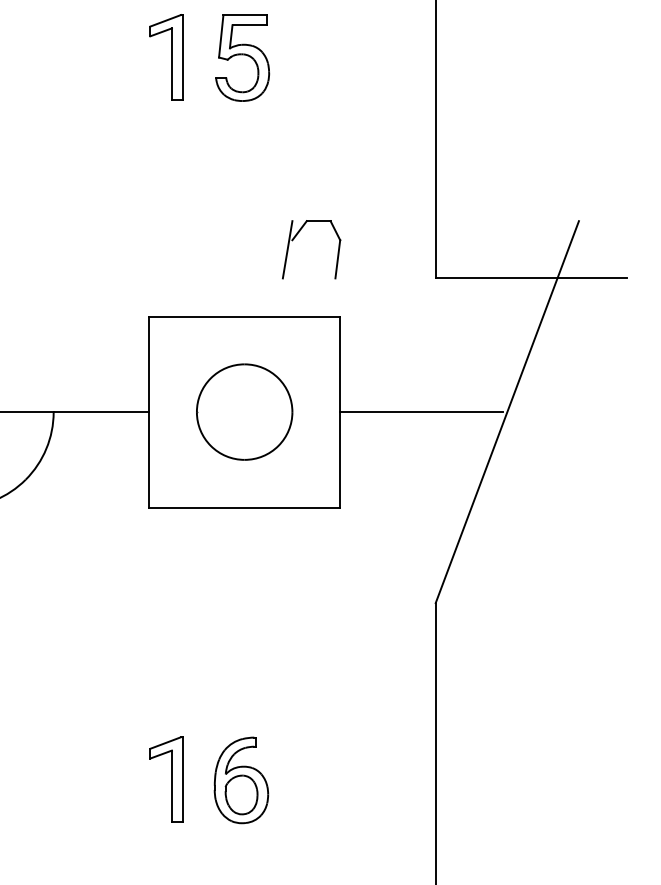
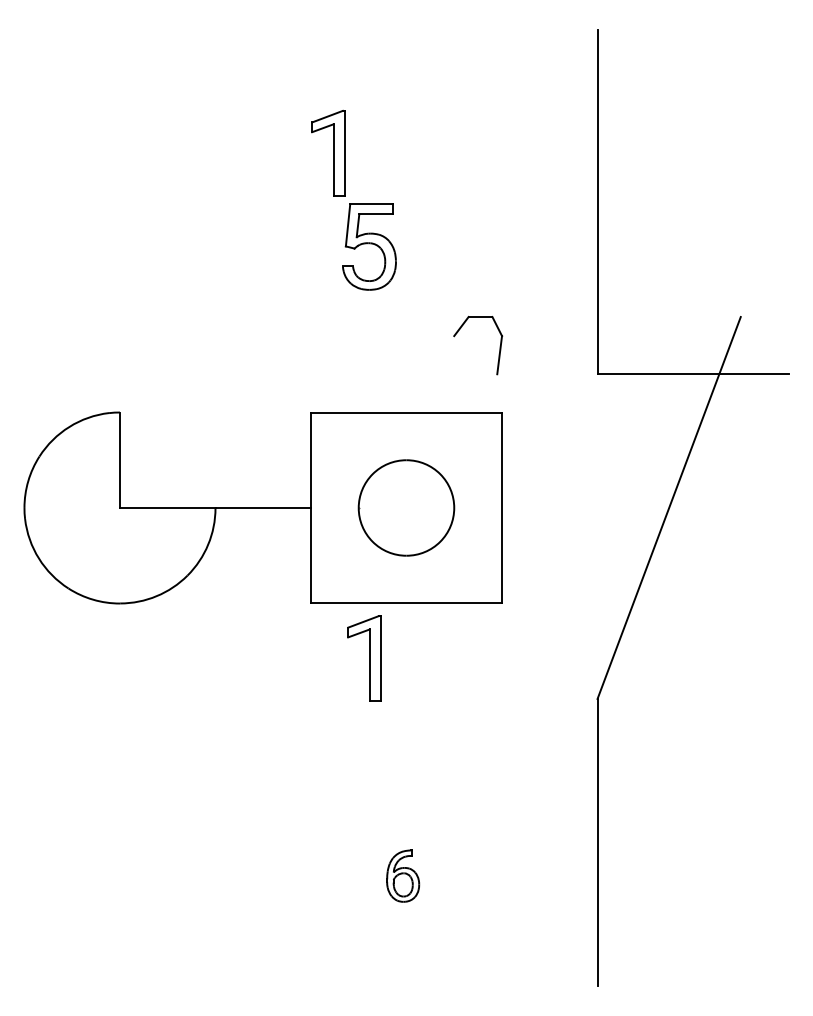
part: (242, 57) -> (369, 246), moved
line: (287, 249) -> (449, 345), removed
line: (421, 411) -> (583, 507), removed
part: (166, 779) -> (364, 658), moved
part: (240, 779) -> (402, 875), size x0.6

